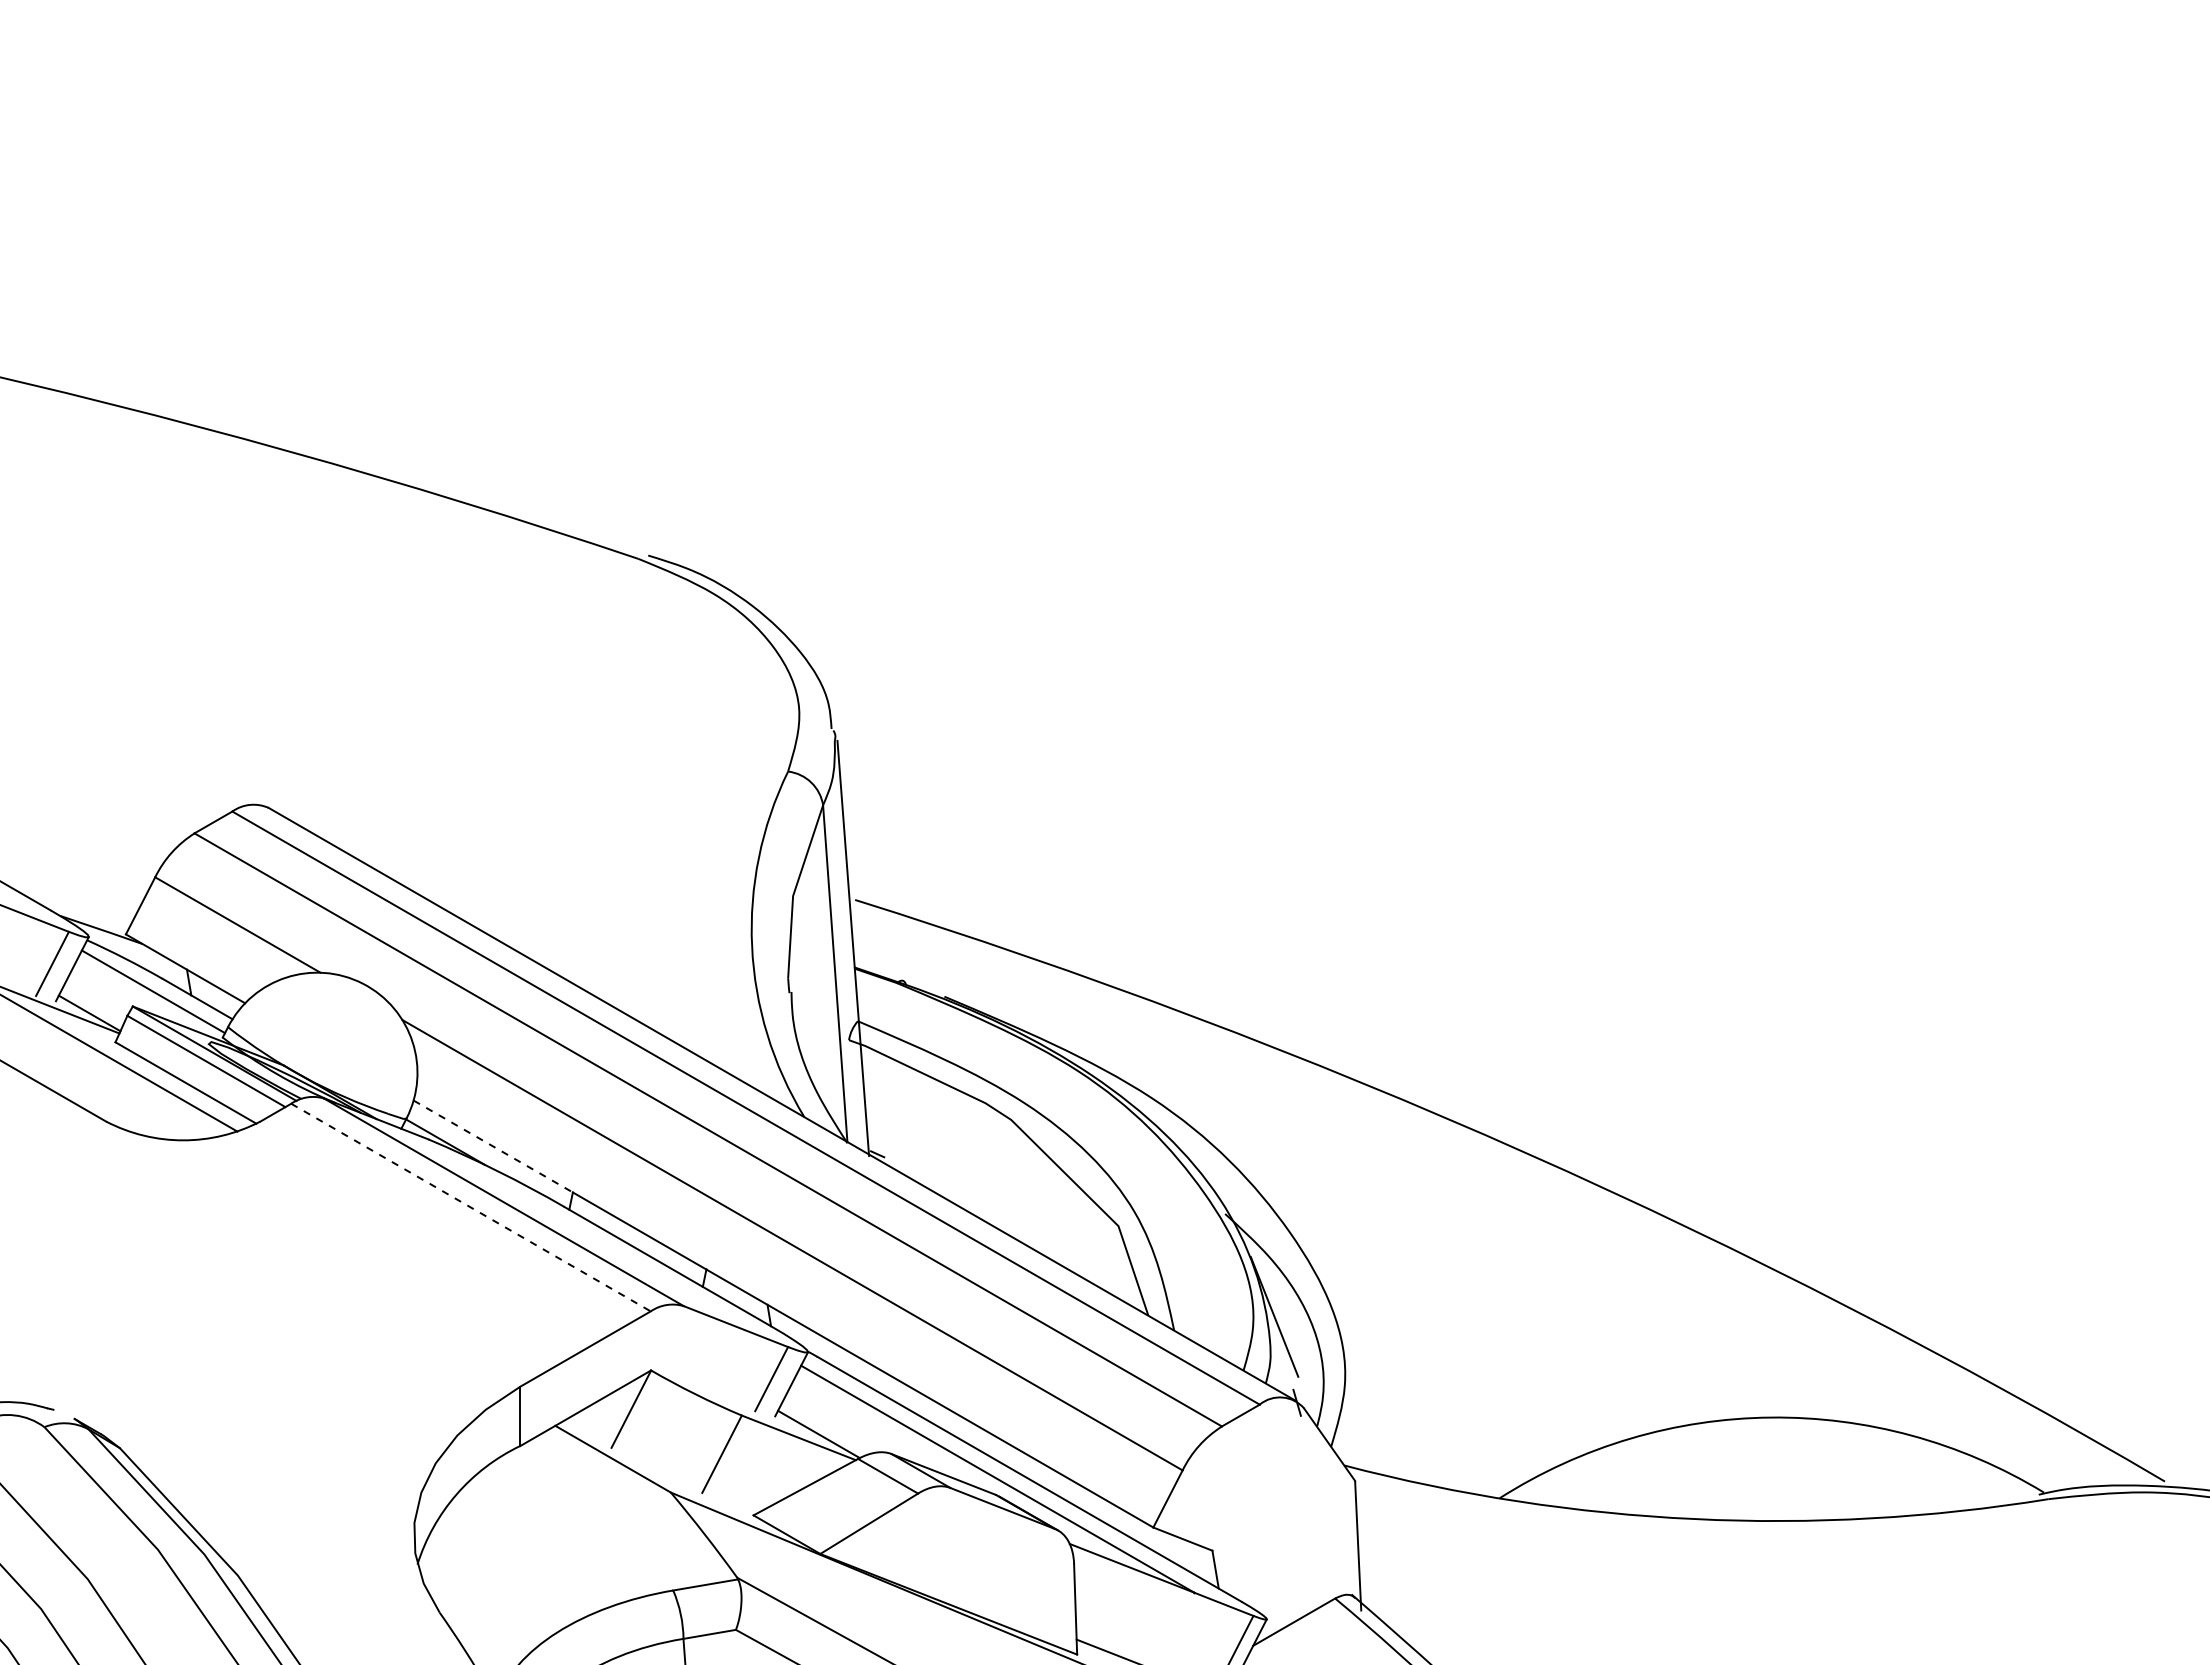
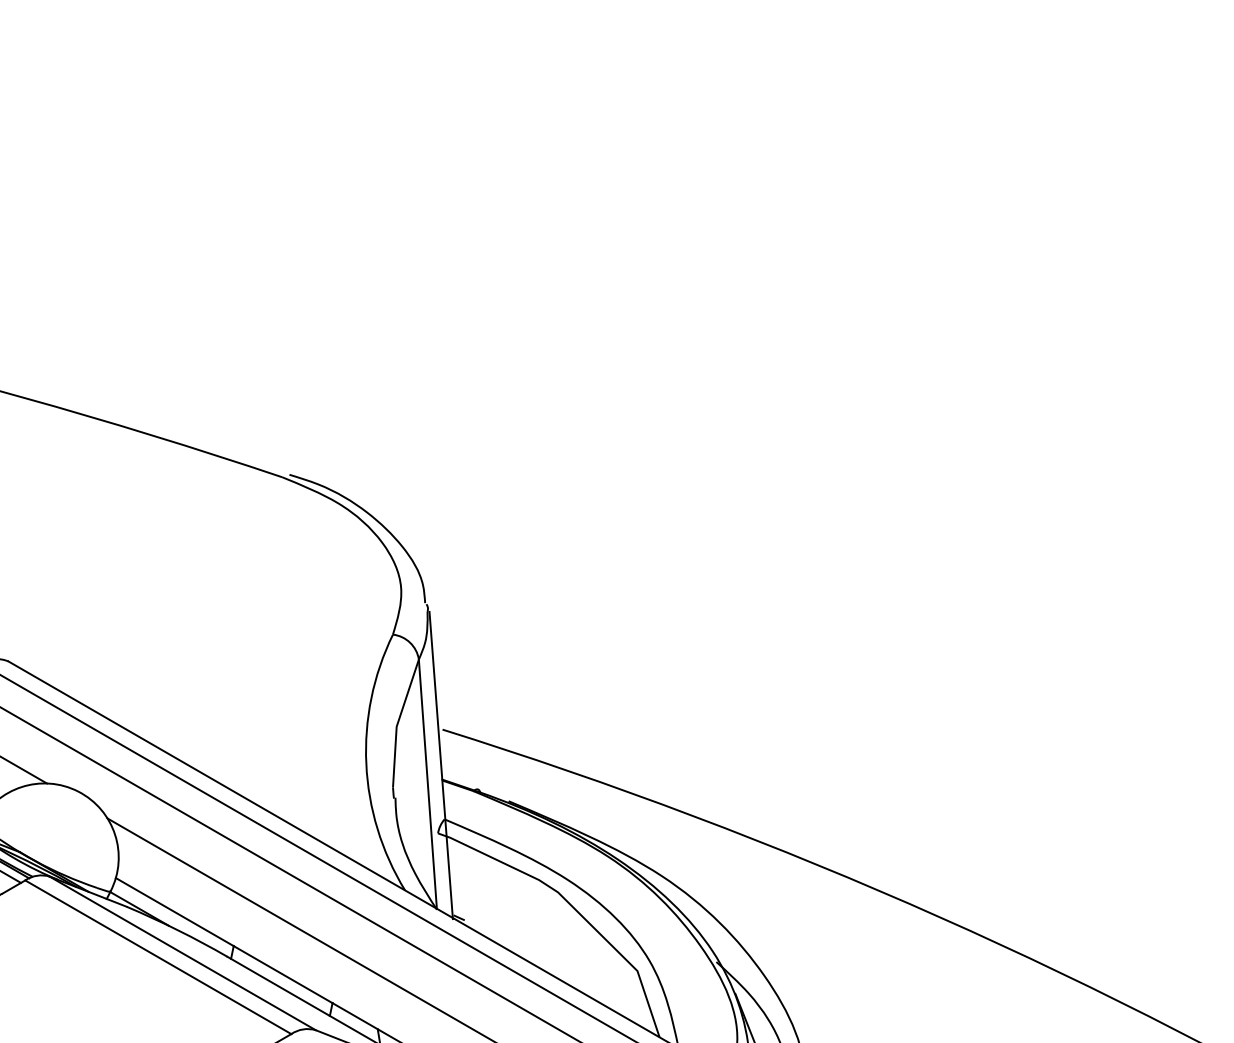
line: (493, 1146) -> (174, 912), dashed -> solid
line: (471, 1207) -> (158, 957), dashed -> solid

